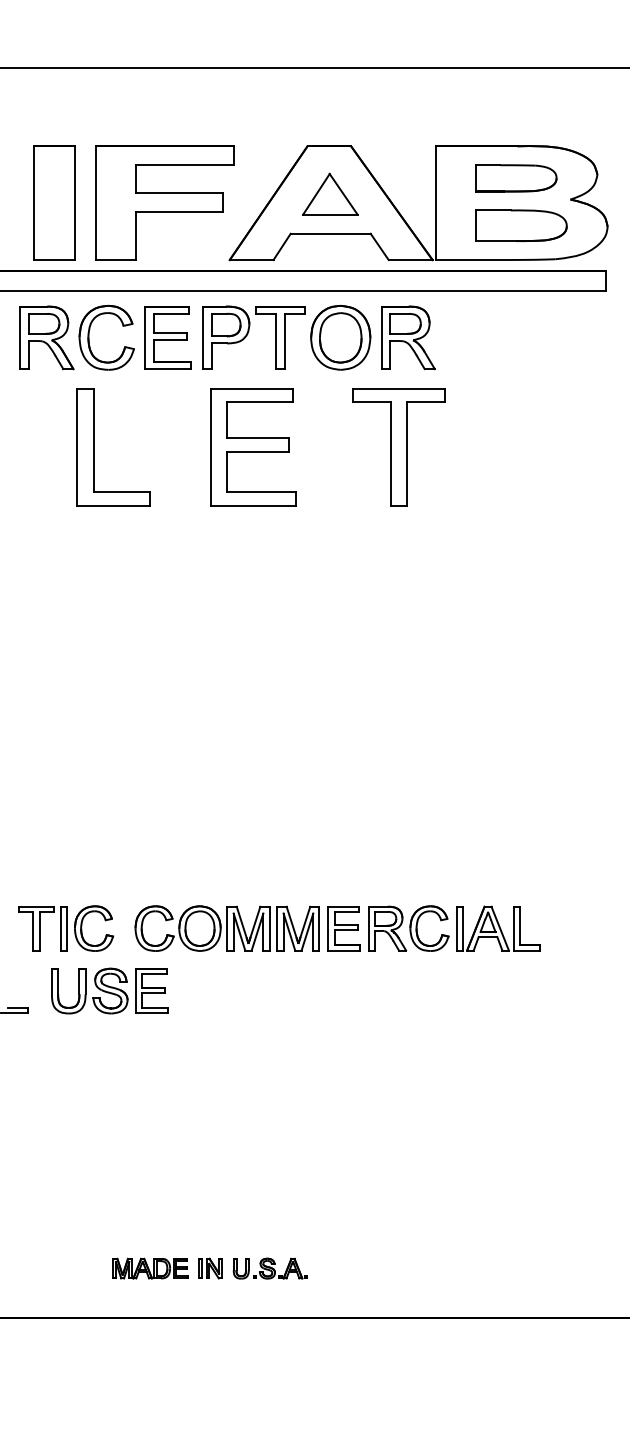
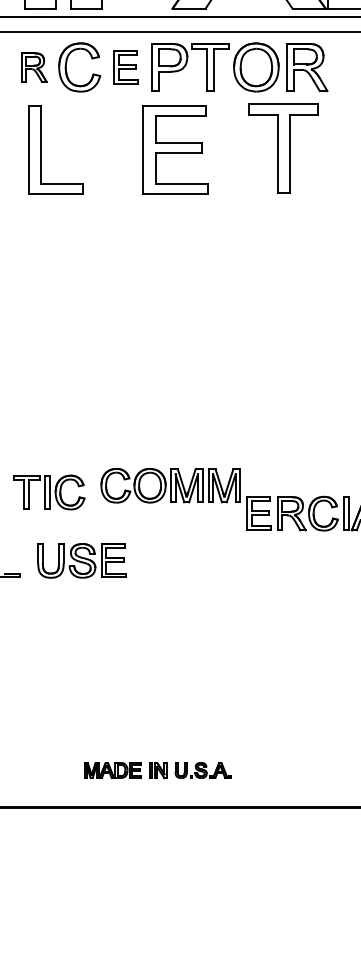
part: (46, 337) -> (34, 67), size x0.6
part: (167, 337) -> (125, 67), size x0.7
part: (94, 447) -> (41, 150), moved
part: (253, 447) -> (175, 150), moved
part: (398, 447) -> (283, 148), moved
part: (66, 928) -> (49, 492), moved
part: (226, 928) -> (170, 485), moved

